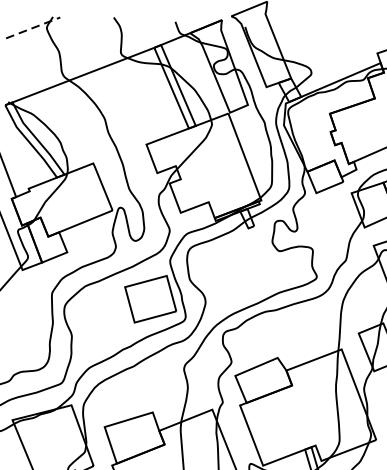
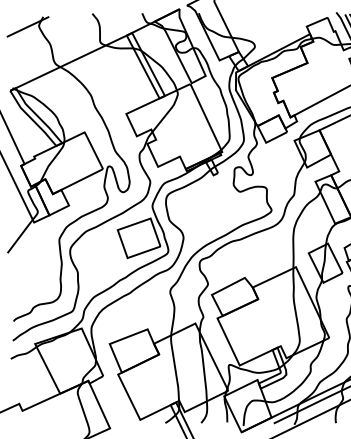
line: (33, 27) -> (28, 26), dashed -> solid

